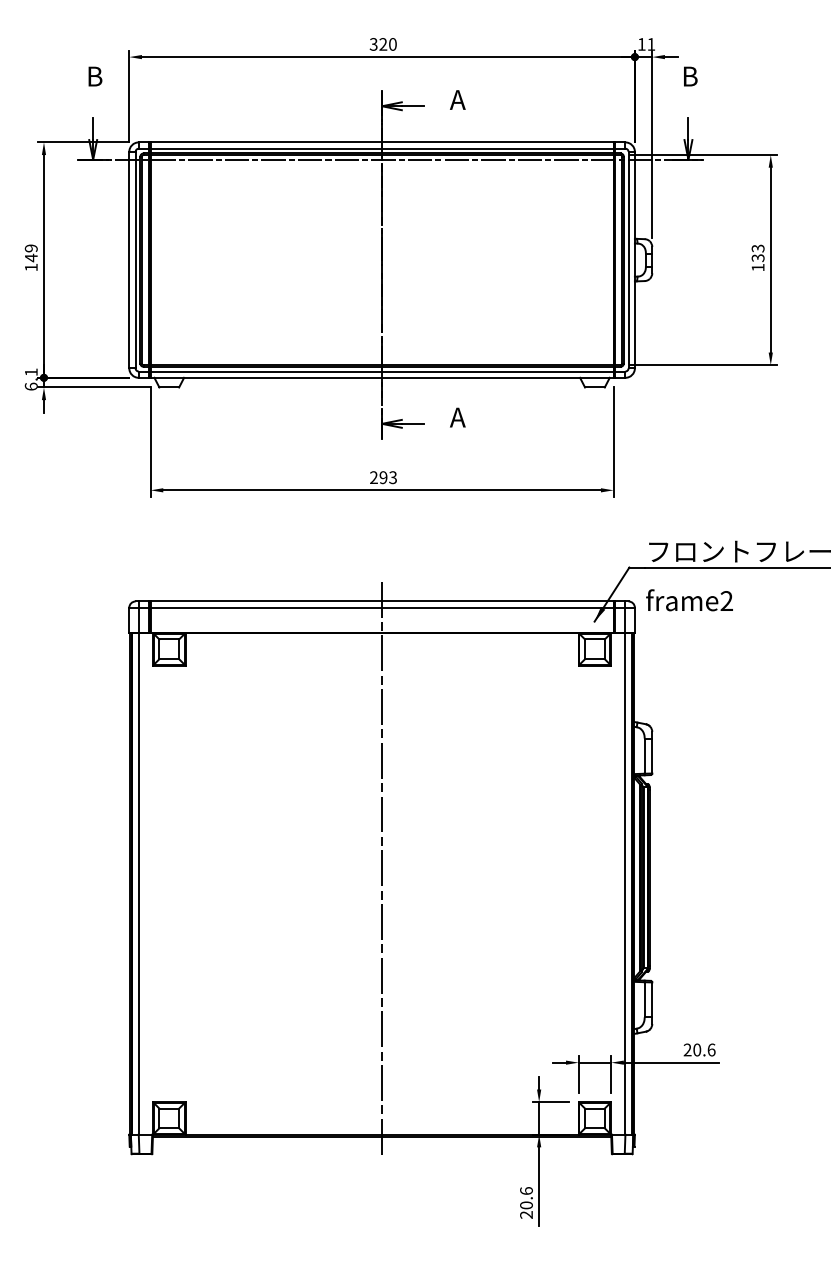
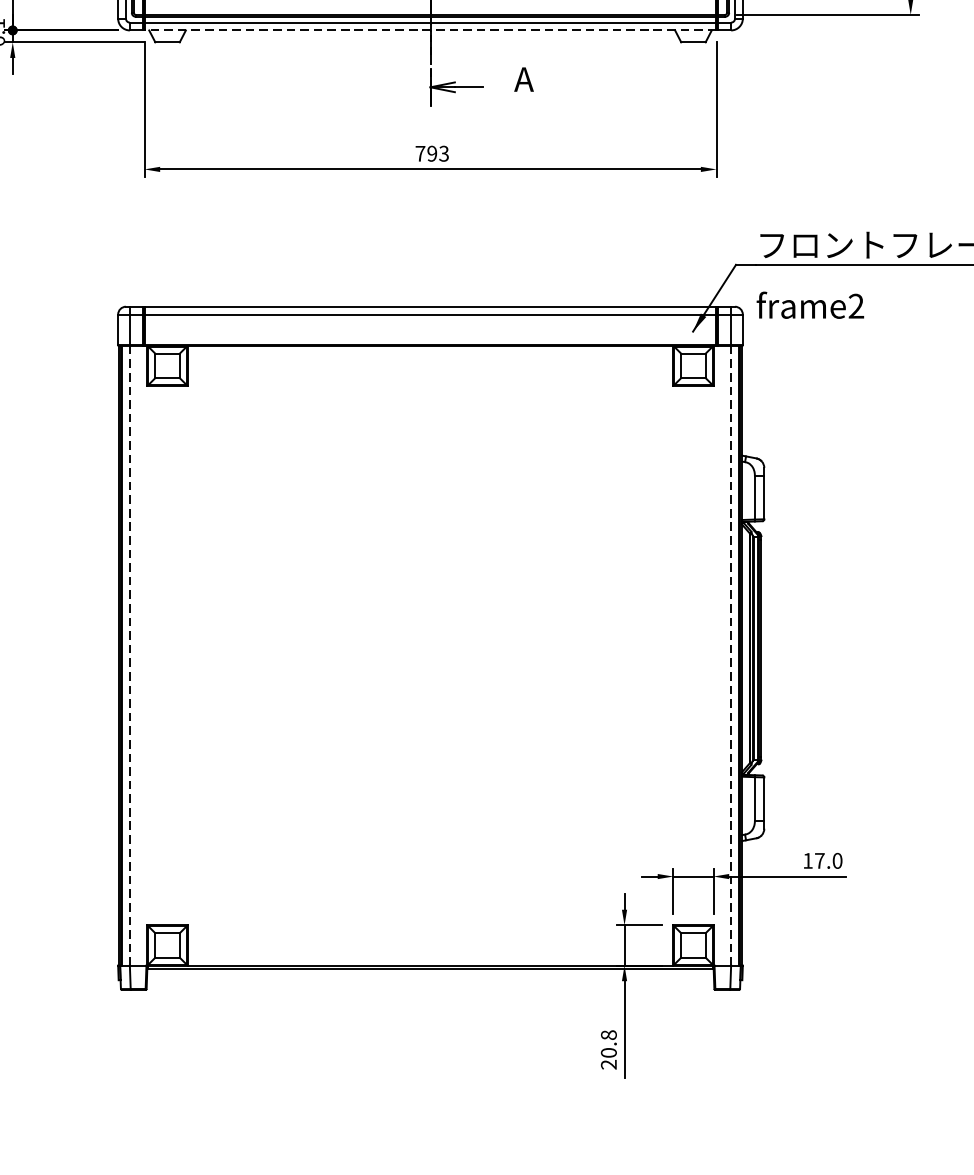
line: (381, 377) -> (429, 30), solid -> dashed
text: (373, 477) -> (419, 153), 293 -> 793
line: (382, 868) -> (430, 636), removed
line: (139, 883) -> (130, 655), solid -> dashed
line: (625, 883) -> (731, 655), solid -> dashed
text: (699, 1049) -> (822, 860), 20.6 -> 17.0
text: (526, 1190) -> (608, 1034), 20.6 -> 20.8

